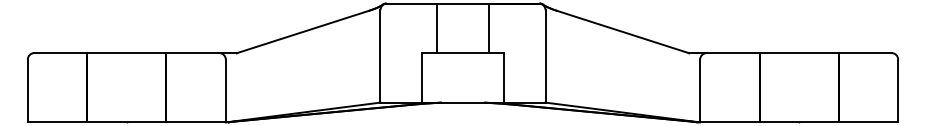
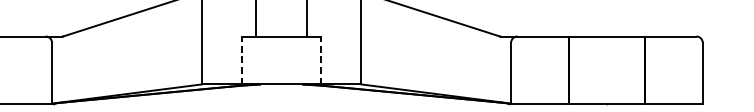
line: (422, 77) -> (242, 60), solid -> dashed
line: (503, 77) -> (320, 60), solid -> dashed

